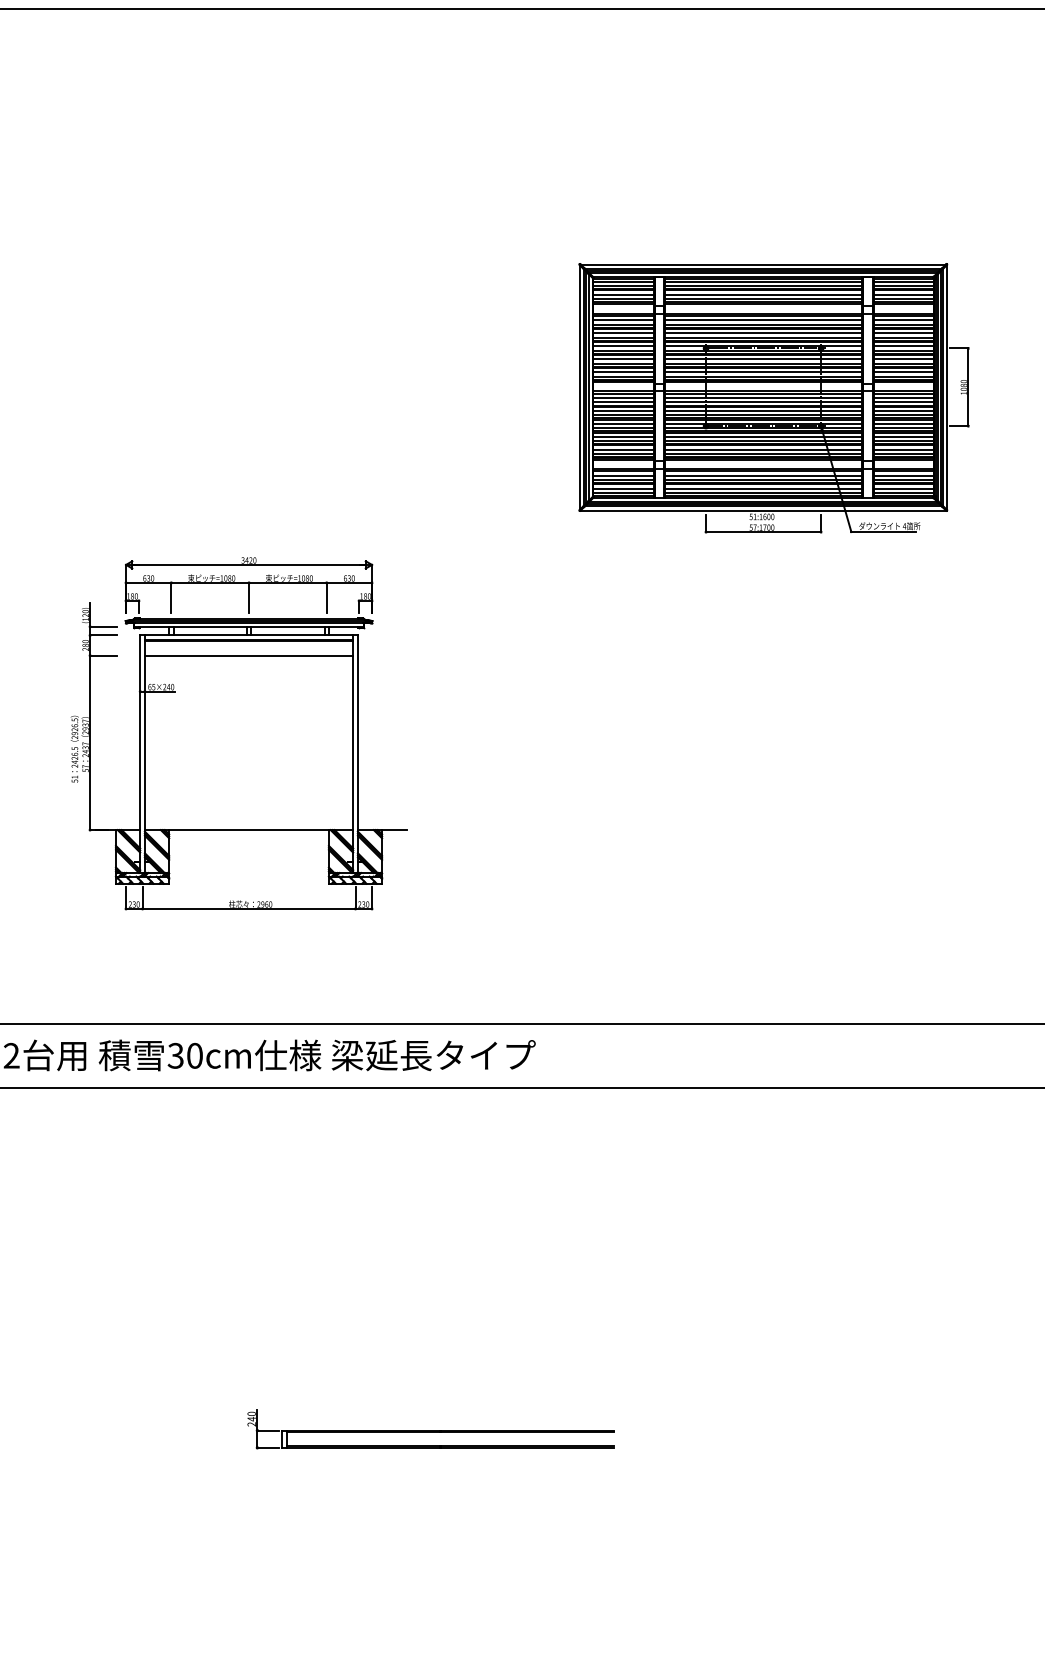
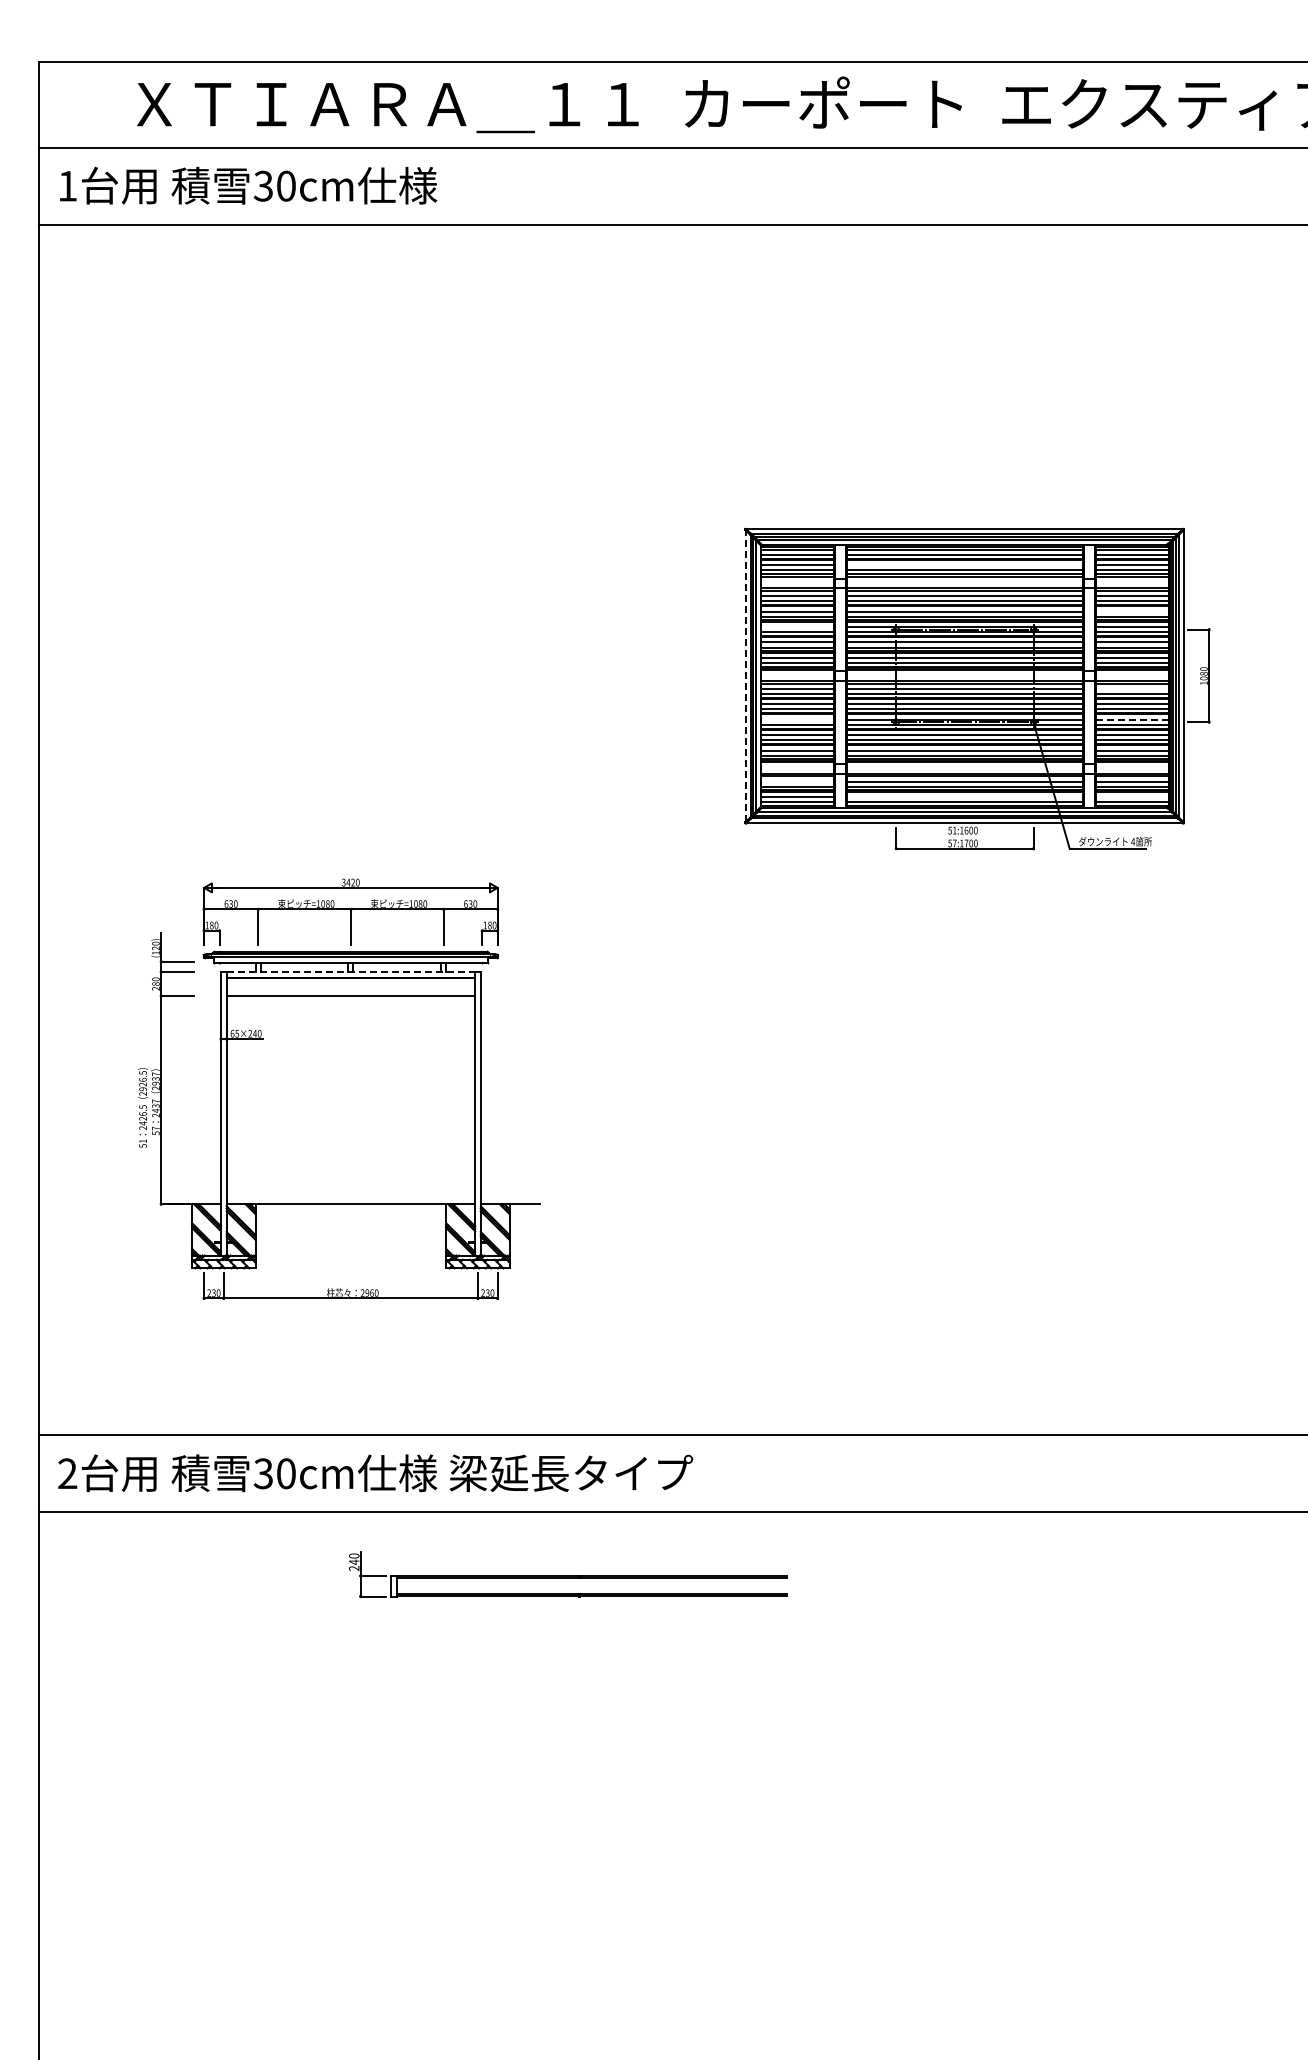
line: (763, 294) -> (964, 565), removed
line: (904, 333) -> (1132, 611), removed
line: (623, 346) -> (797, 627), removed
line: (579, 387) -> (745, 676), solid -> dashed
line: (904, 397) -> (1132, 688), removed
line: (623, 423) -> (797, 719), removed
line: (903, 423) -> (1131, 719), solid -> dashed
line: (623, 475) -> (797, 781), removed
line: (763, 488) -> (964, 796), removed
line: (904, 488) -> (1132, 796), removed
line: (249, 635) -> (351, 972), solid -> dashed
part: (431, 1429) -> (568, 1574), moved

